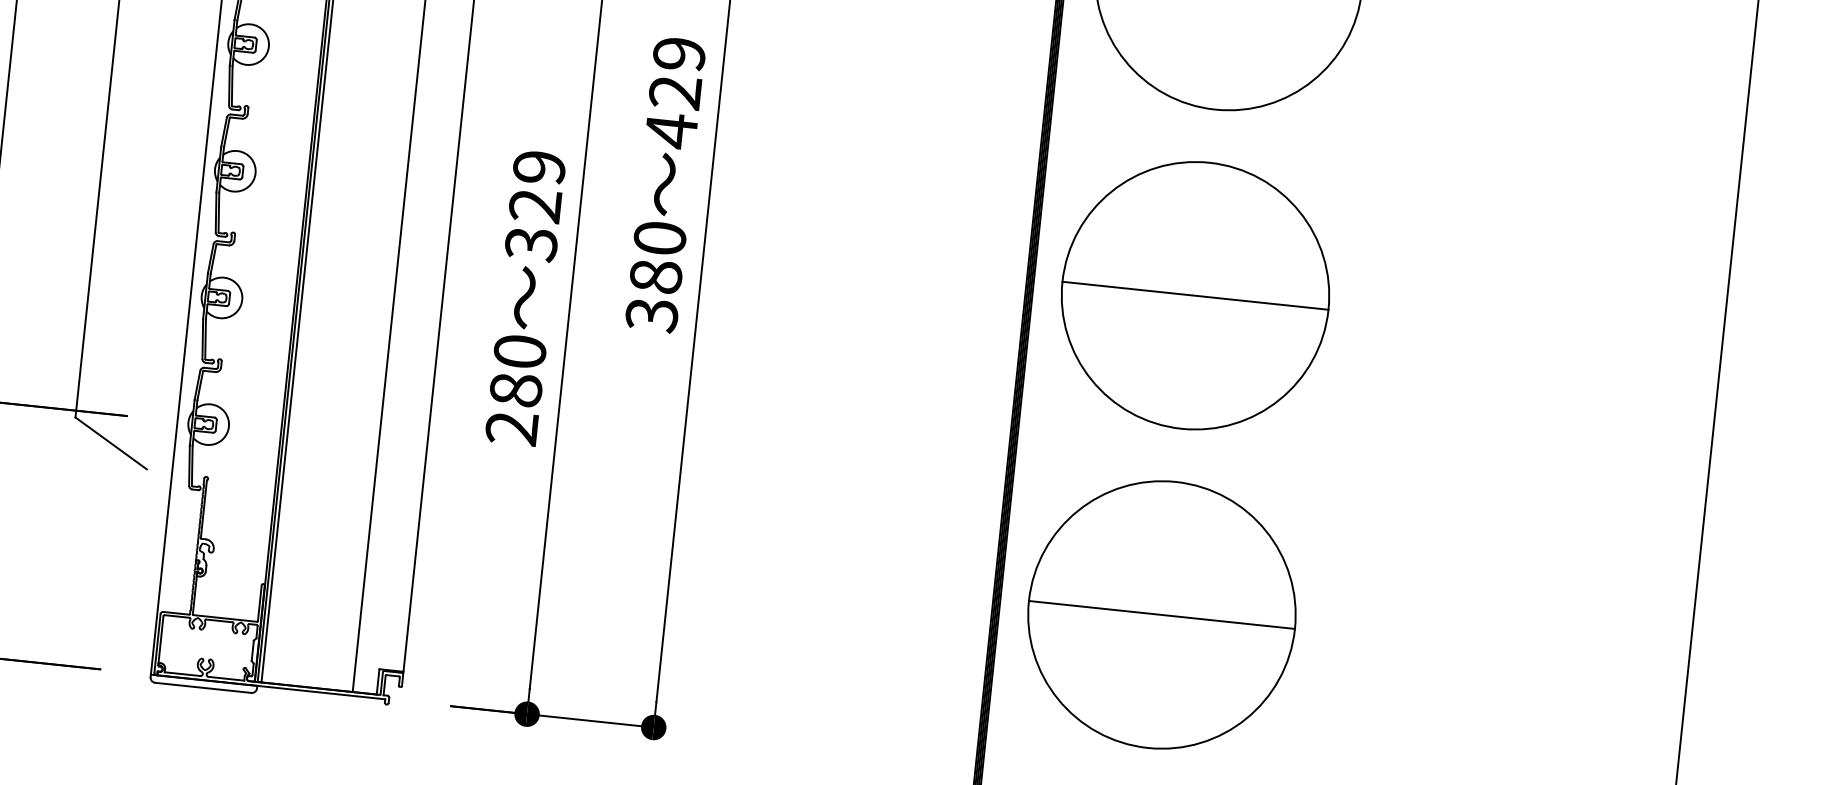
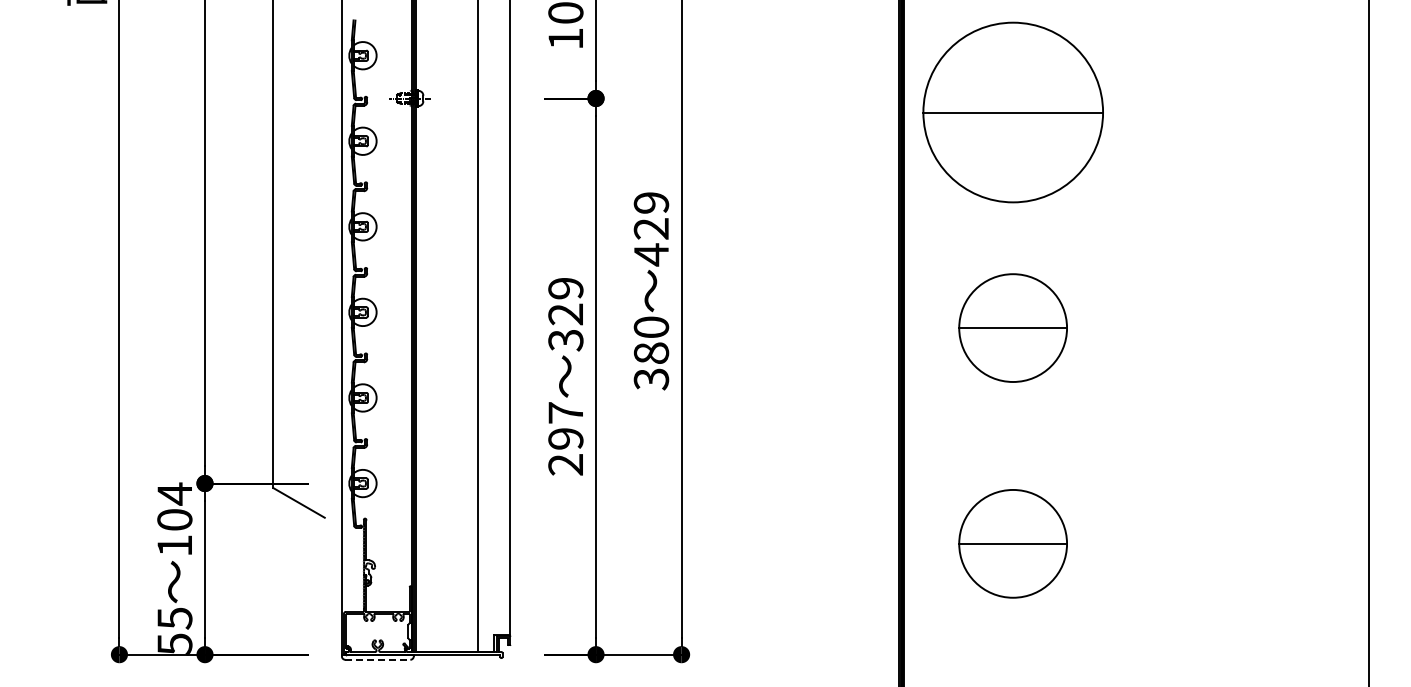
part: (1194, 294) -> (1012, 327), size x0.6
text: (517, 370) -> (565, 425), 280 -> 297
part: (1160, 614) -> (1012, 543), size x0.6
line: (202, 687) -> (377, 659), solid -> dashed

